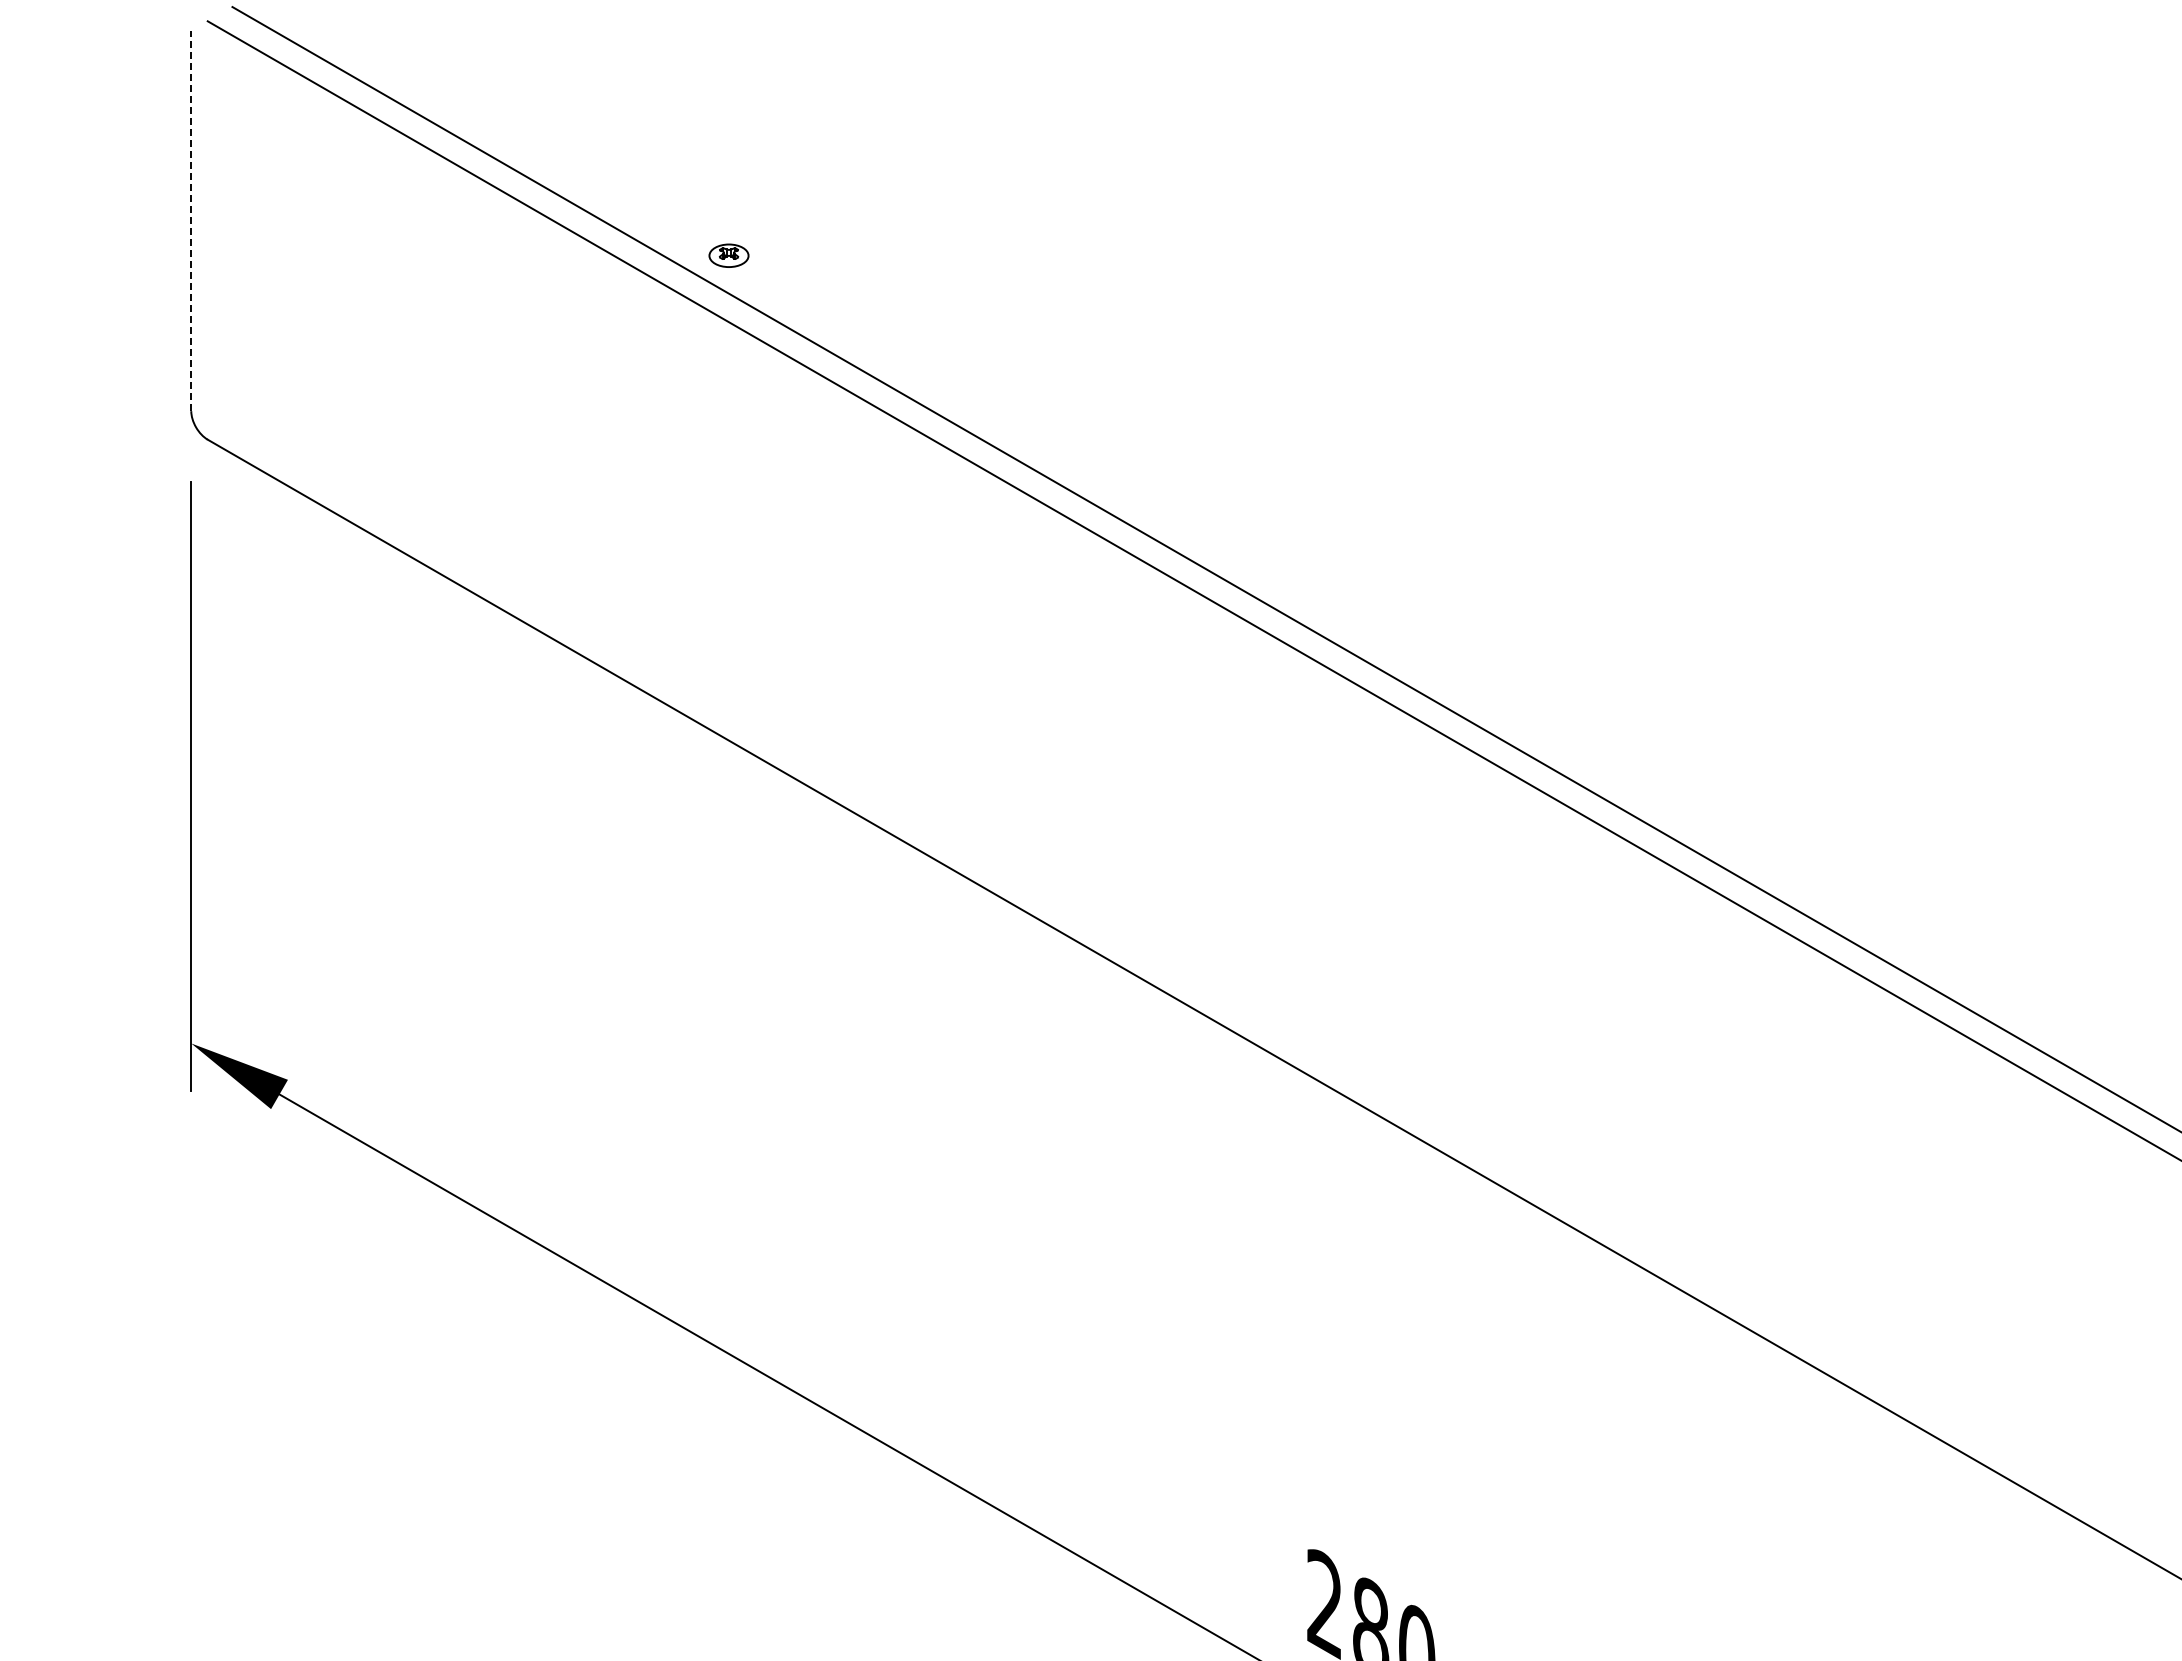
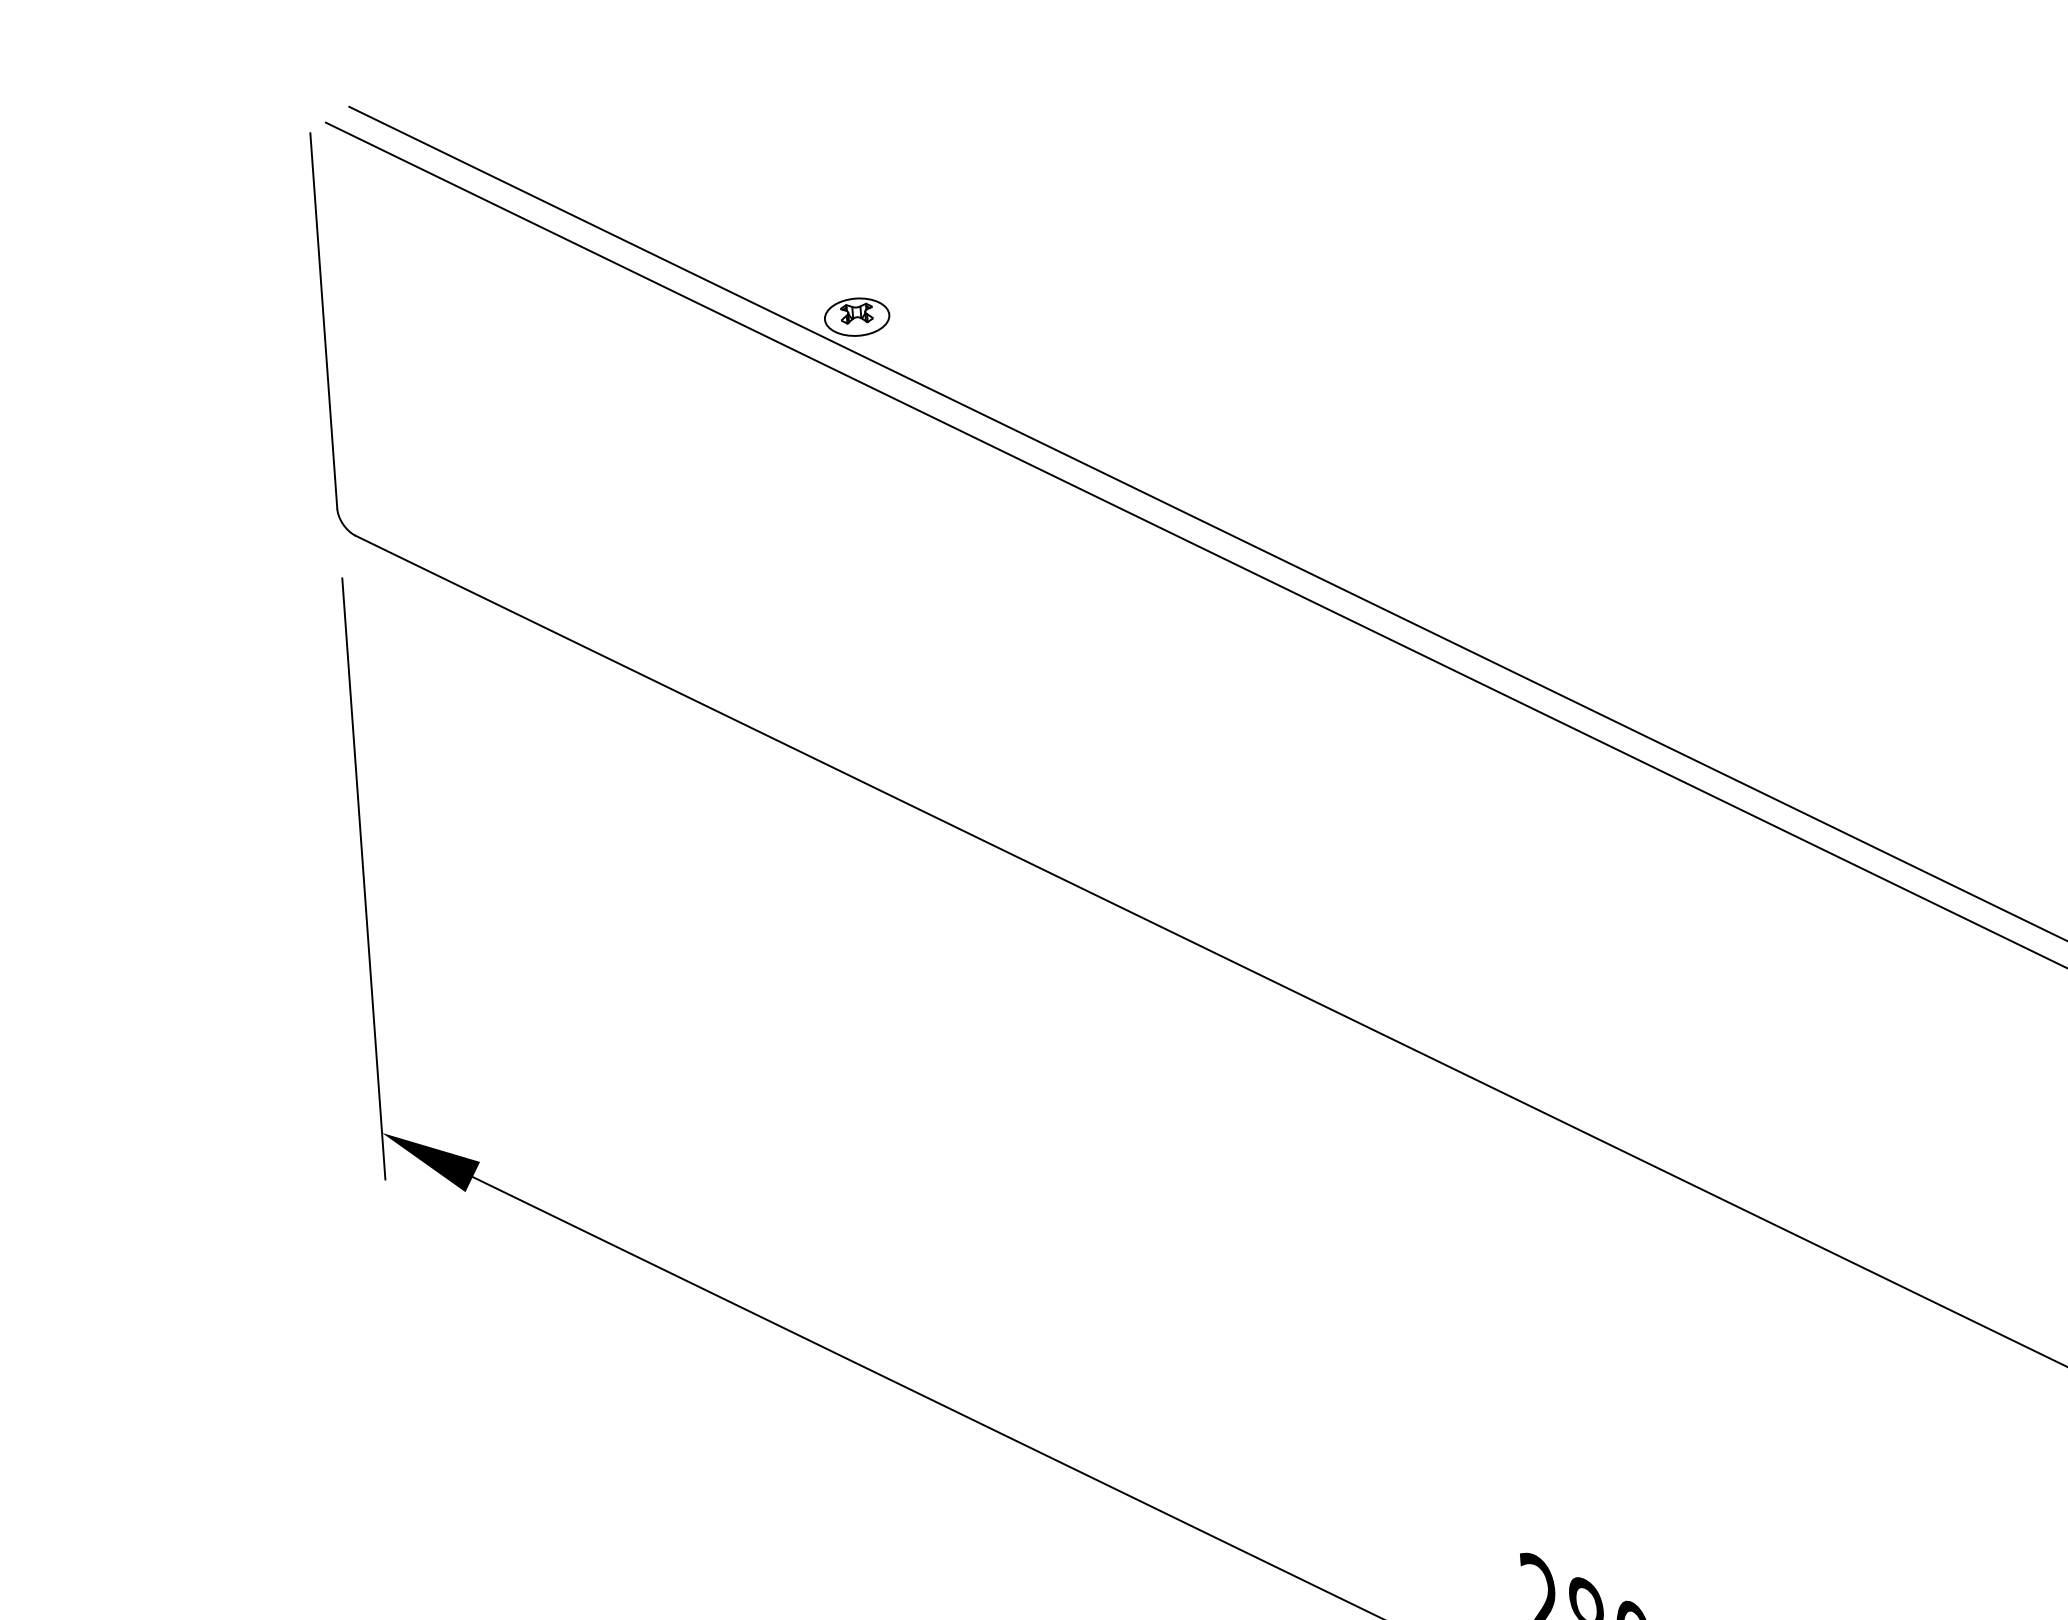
line: (191, 220) -> (324, 320), dashed -> solid
part: (728, 255) -> (856, 317), size x1.67

